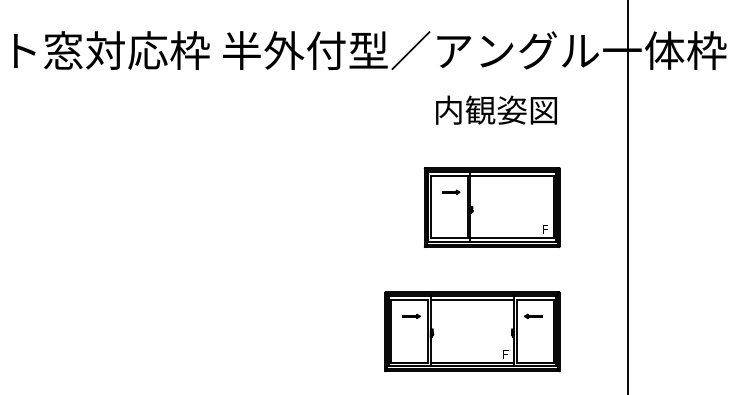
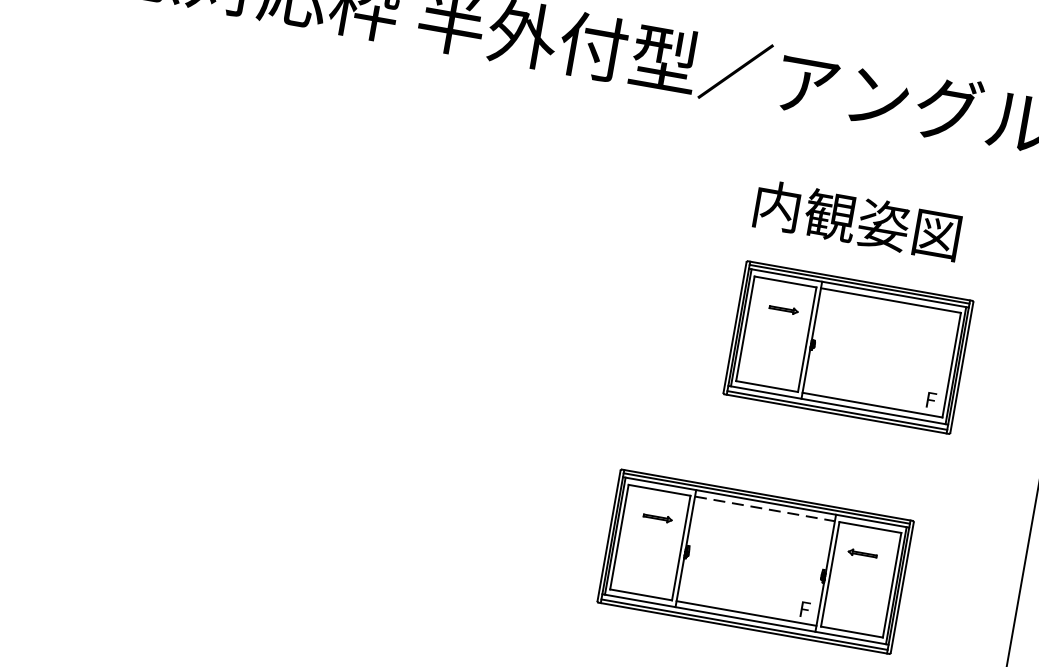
text: (496, 109) -> (857, 219), moved
part: (491, 207) -> (847, 347), moved
line: (472, 300) -> (765, 509), solid -> dashed

